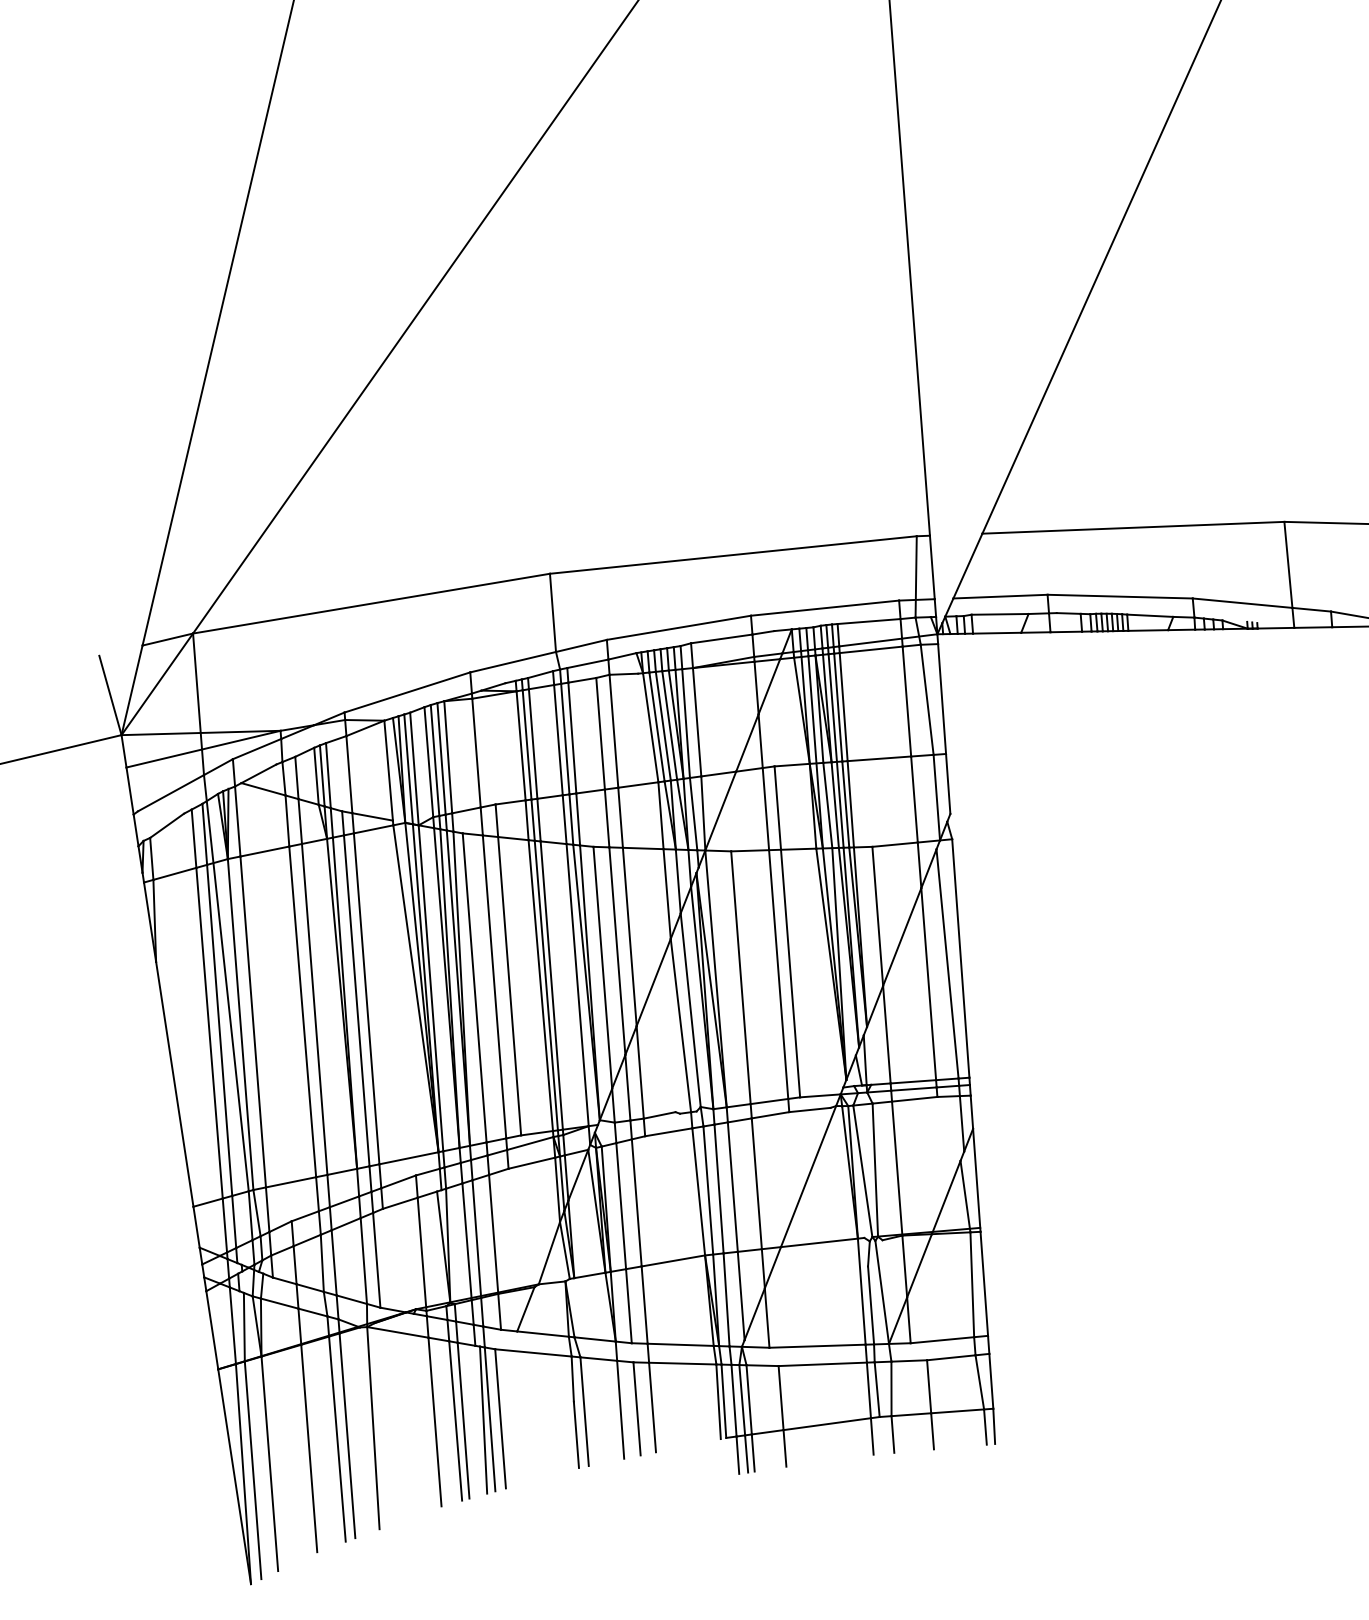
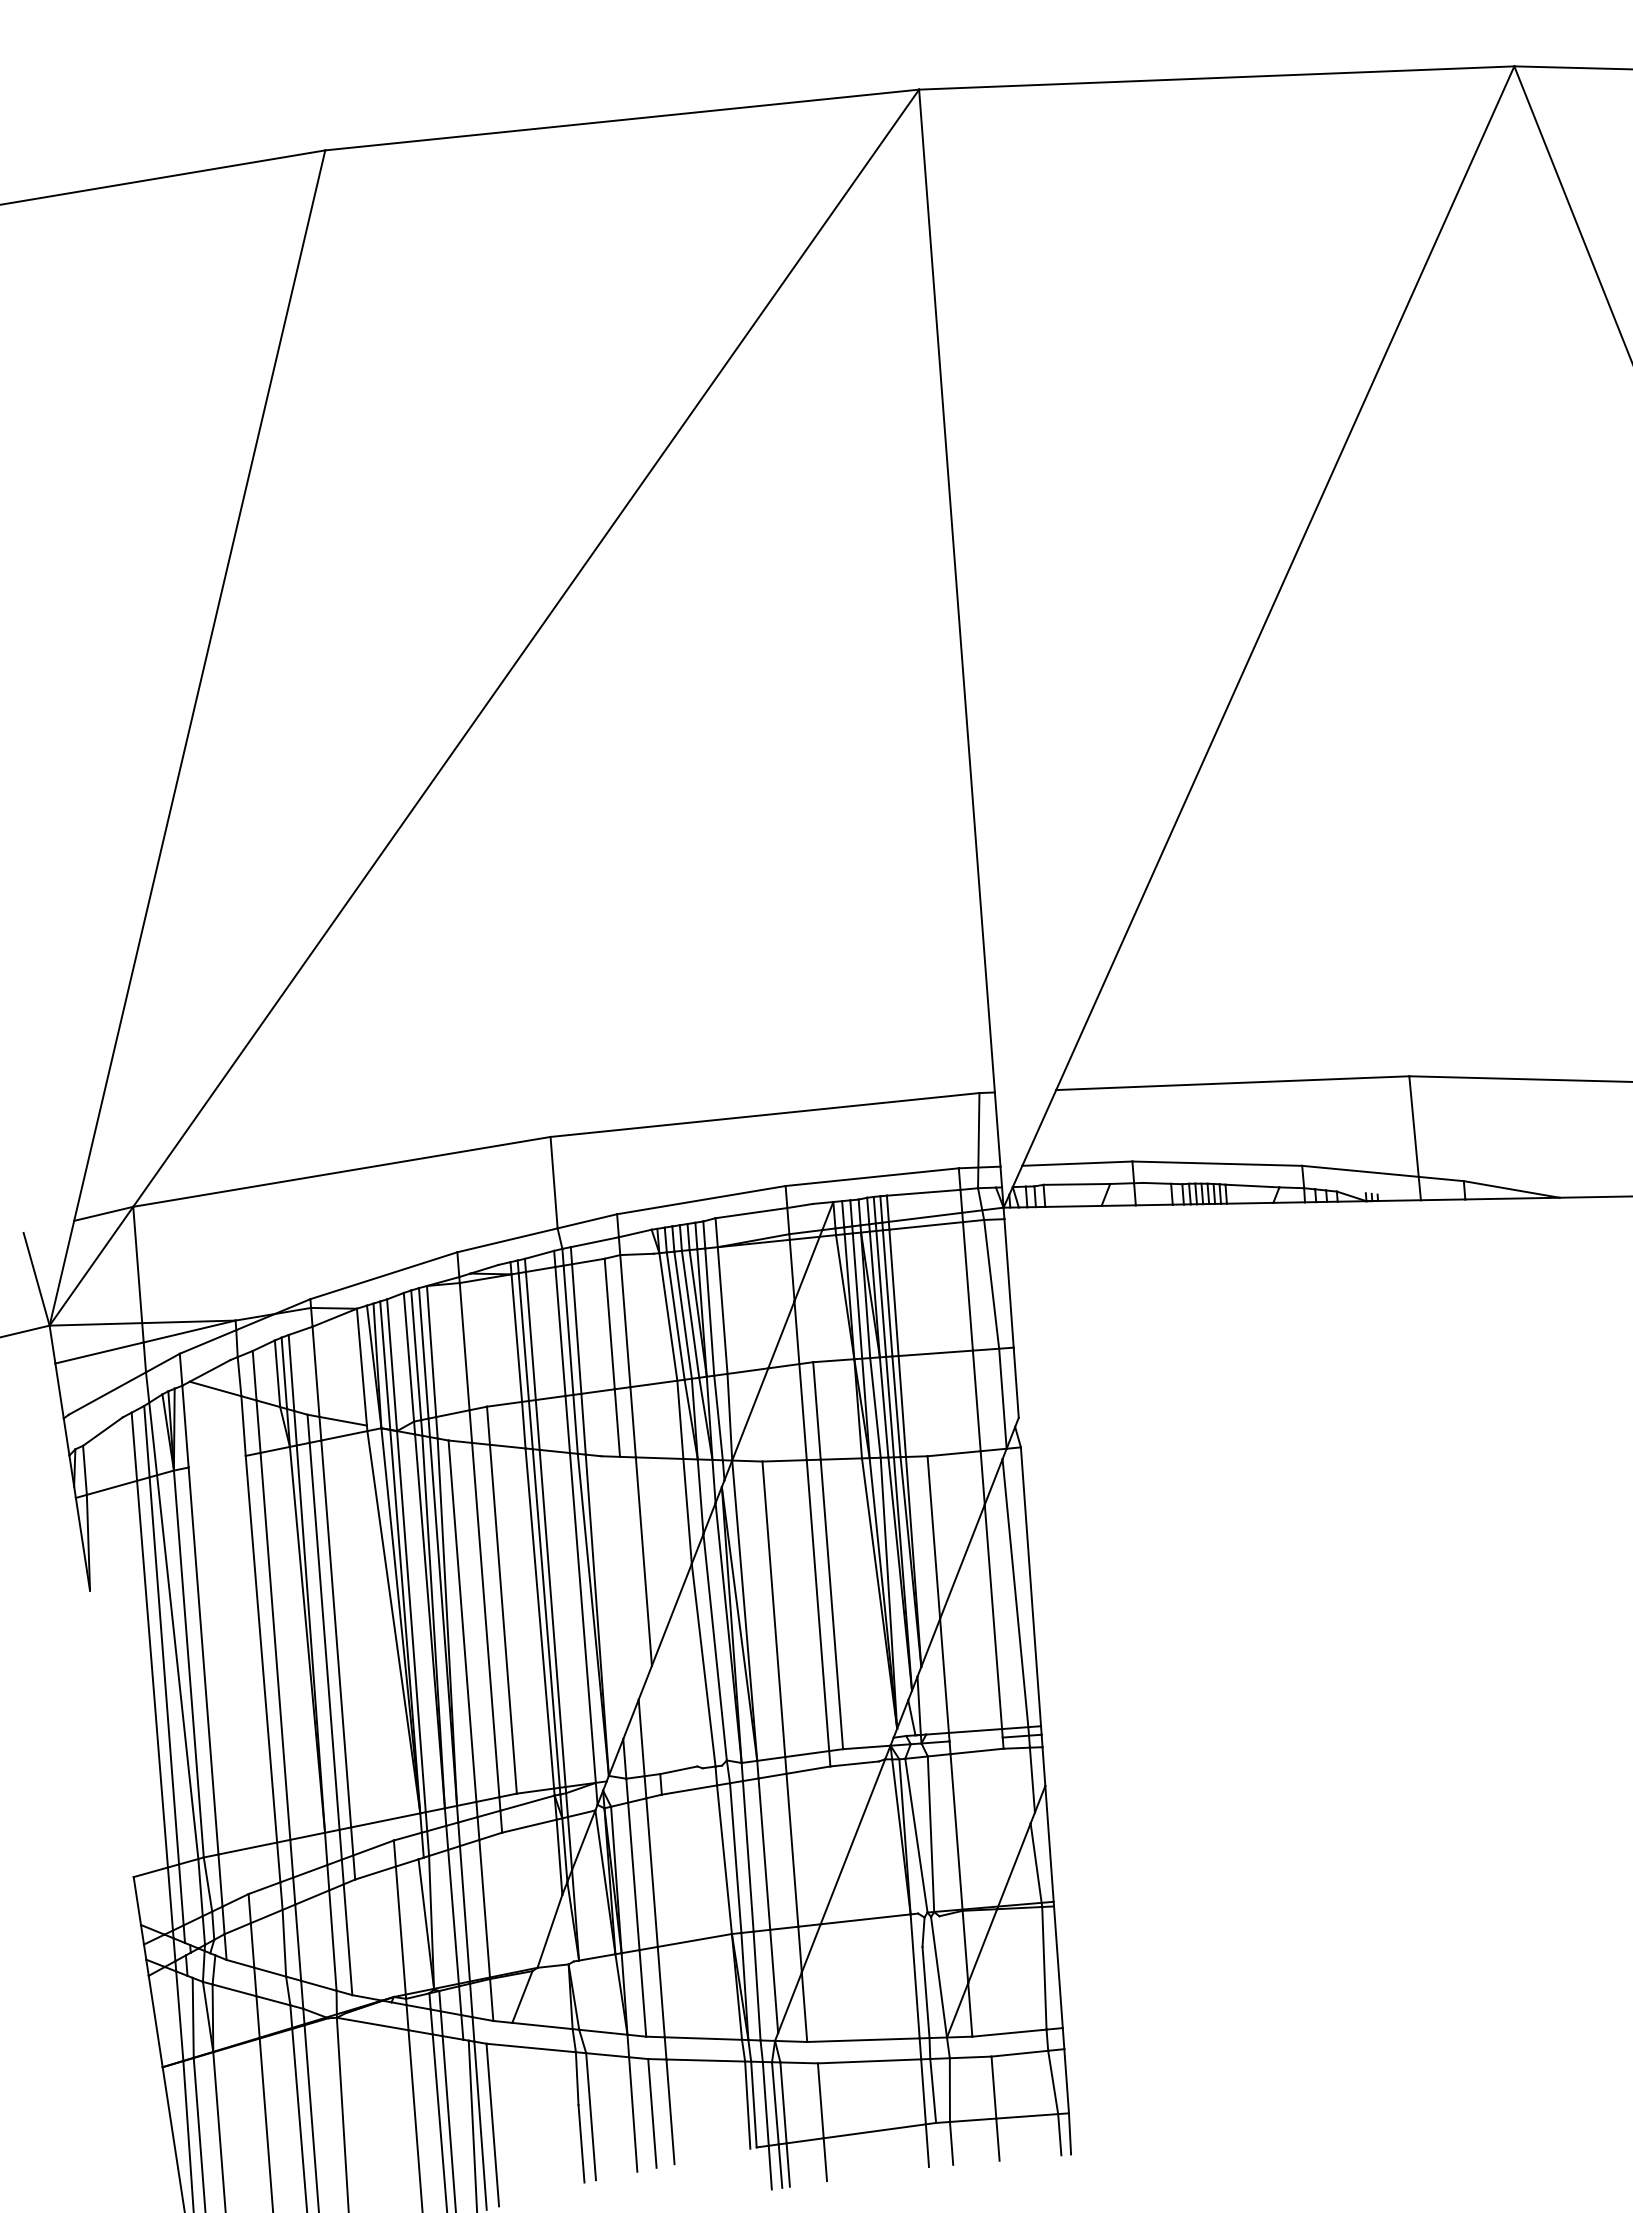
line: (264, 851) -> (216, 1461), removed
line: (617, 950) -> (629, 1577), removed
line: (602, 967) -> (612, 1597), removed
line: (639, 1071) -> (655, 1719), removed
line: (174, 1083) -> (111, 1733), removed
line: (913, 1089) -> (975, 1739), removed
line: (564, 1250) -> (567, 1928), removed

